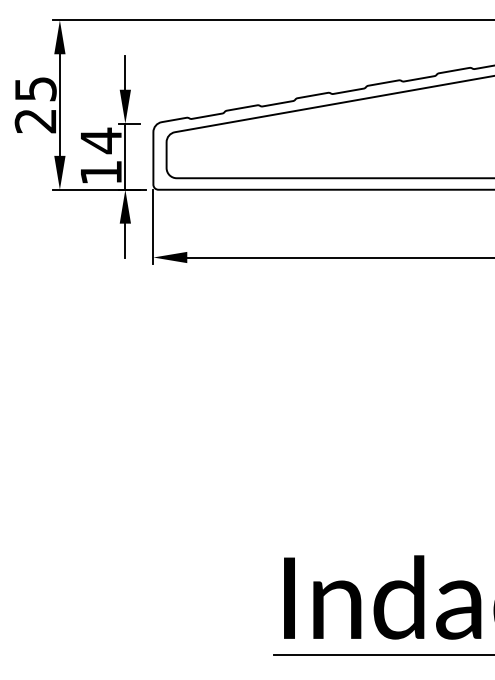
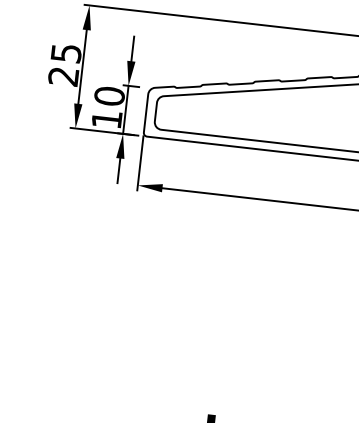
text: (101, 140) -> (109, 96), 14 -> 10

